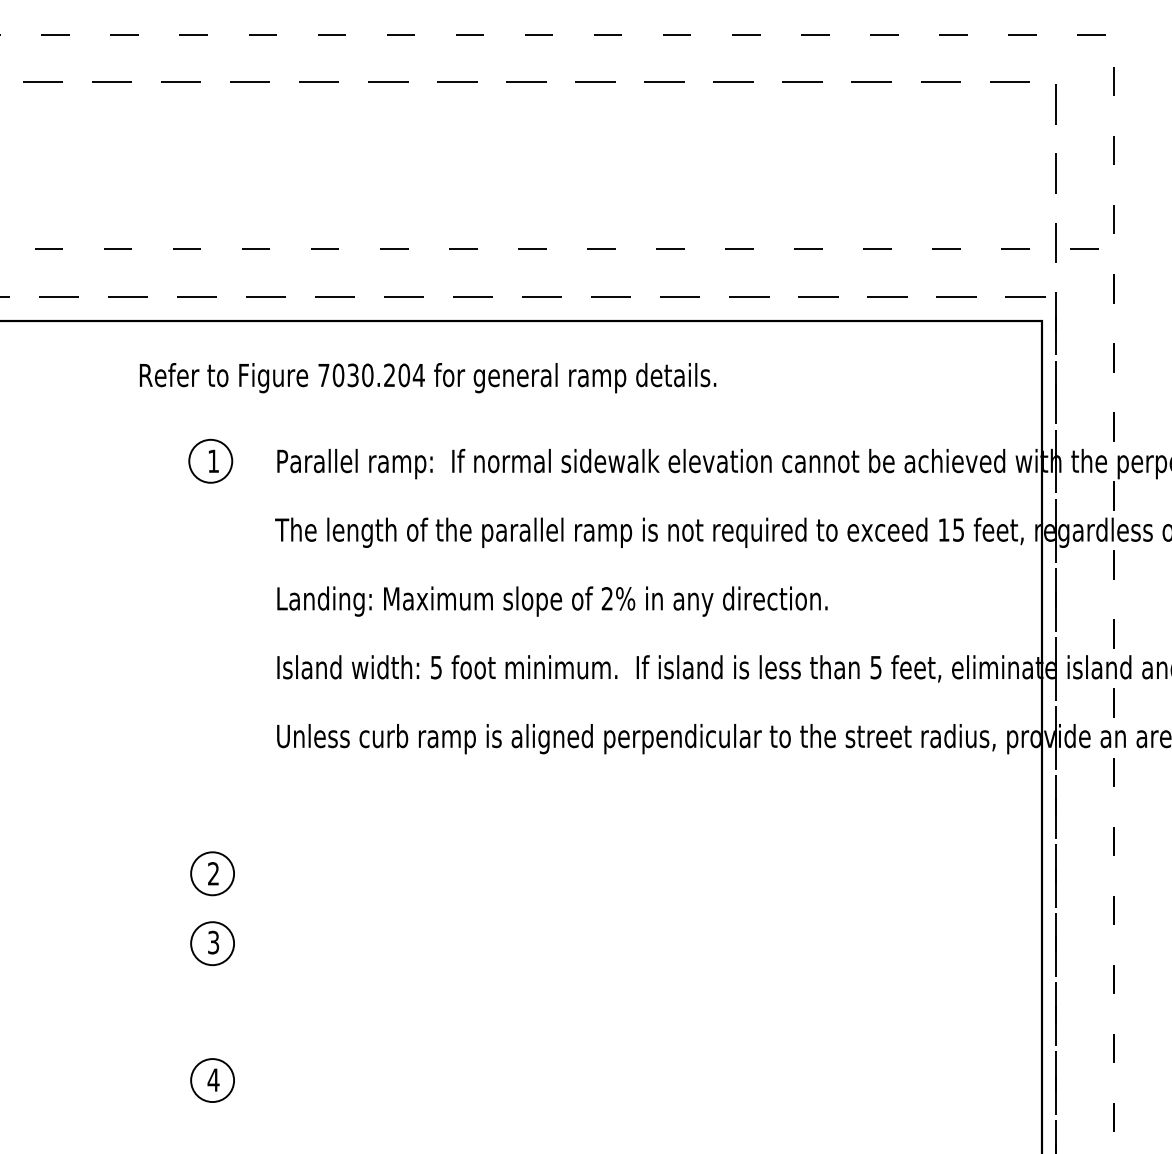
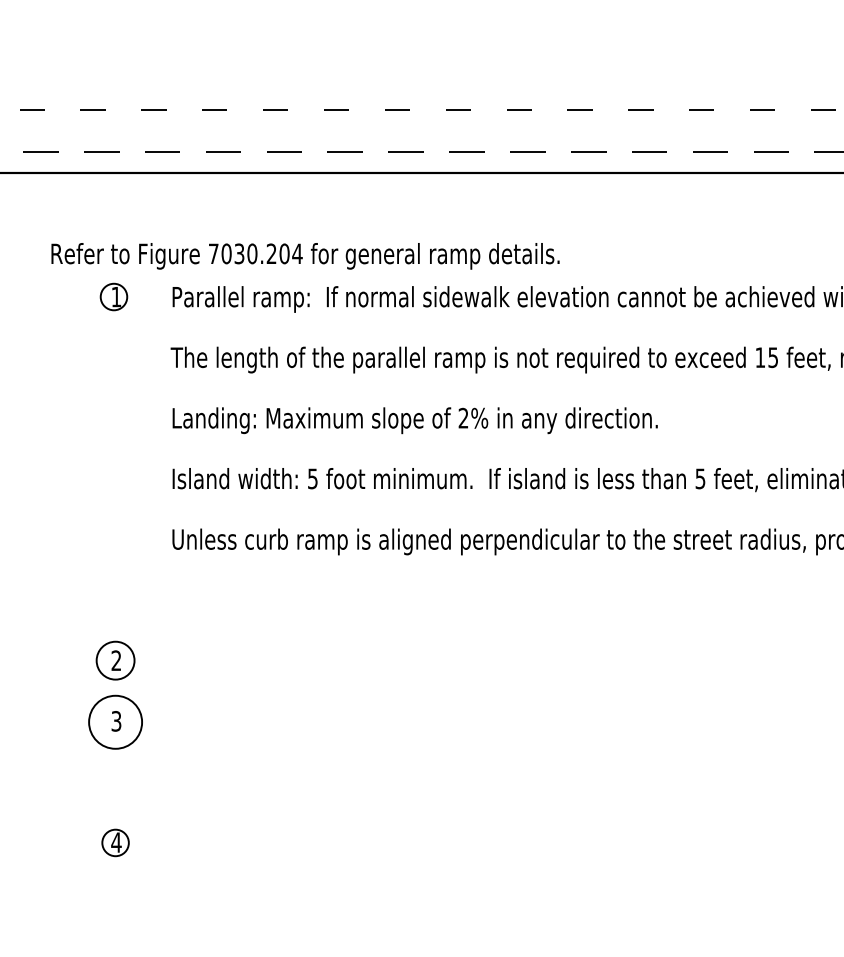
text: (428, 378) -> (305, 256), moved
circle: (210, 460) -> (113, 296), size x0.7
circle: (212, 943) -> (115, 722), size x1.4
circle: (212, 1080) -> (115, 842), size x0.7

